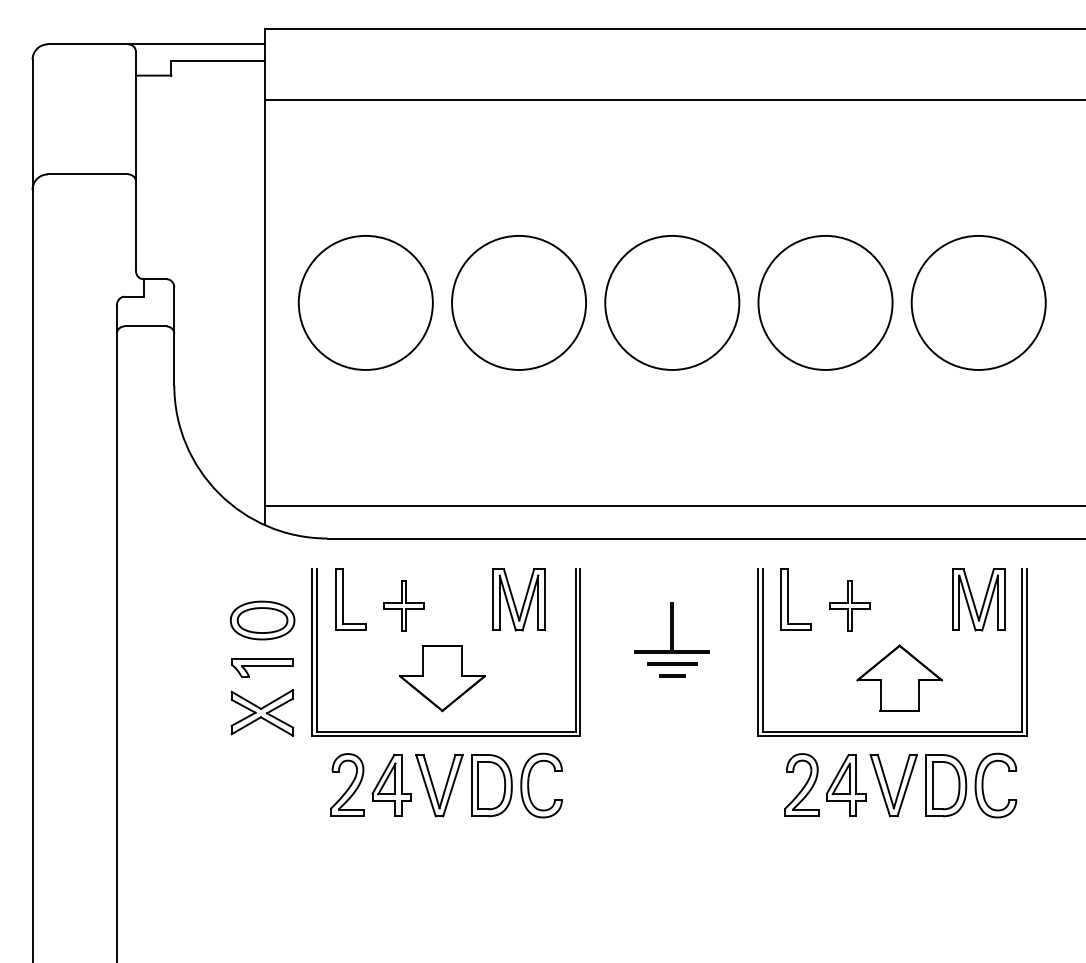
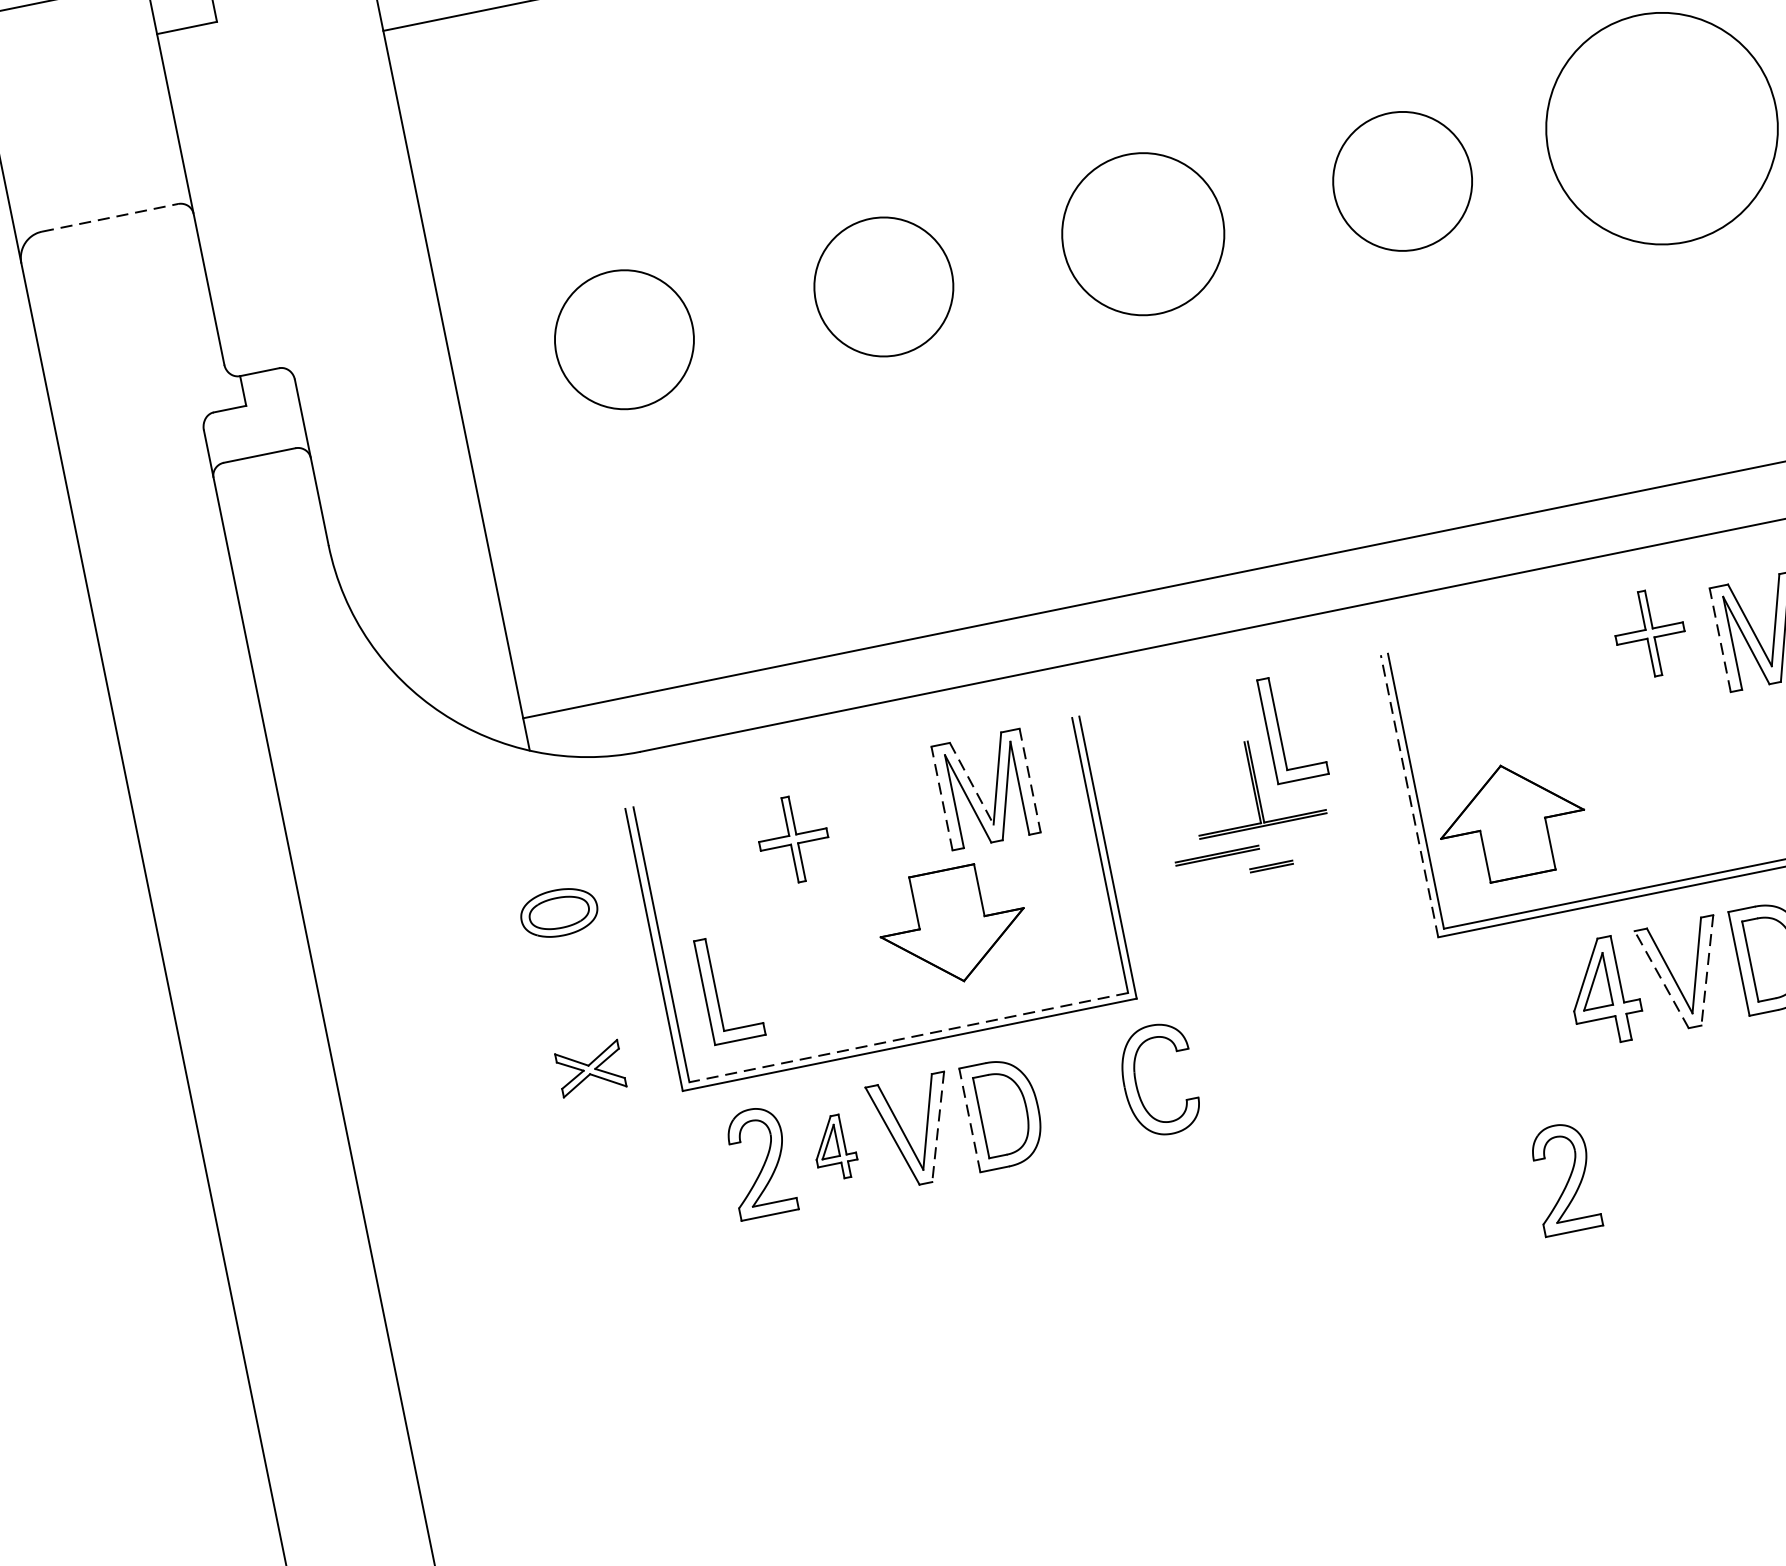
line: (88, 174) -> (110, 217), solid -> dashed
circle: (365, 302) -> (623, 339), size x0.6
circle: (519, 302) -> (884, 286), size x0.6
circle: (672, 302) -> (1143, 233), size x0.7
circle: (825, 302) -> (1402, 180), size x0.6
line: (511, 594) -> (971, 783), solid -> dashed
part: (343, 599) -> (717, 990), moved
line: (493, 599) -> (942, 797), solid -> dashed
line: (545, 599) -> (1030, 779), solid -> dashed
part: (788, 599) -> (1279, 729), moved
line: (952, 599) -> (1719, 639), solid -> dashed
part: (849, 605) -> (1649, 632), moved
part: (262, 620) -> (558, 912), size x0.7
line: (758, 651) -> (1409, 794), solid -> dashed
line: (672, 663) -> (1217, 854), moved
part: (262, 667) -> (575, 992), removed
part: (899, 677) -> (1511, 819), moved
part: (442, 678) -> (952, 926), moved
part: (262, 712) -> (590, 1068), size x0.6
line: (446, 731) -> (908, 1037), solid -> dashed
part: (801, 784) -> (1563, 1177), moved
part: (391, 785) -> (834, 1147), size x0.6
line: (471, 785) -> (969, 1120), solid -> dashed
line: (880, 785) -> (1661, 979), solid -> dashed
line: (452, 786) -> (937, 1128), solid -> dashed
part: (529, 786) -> (1138, 1085), moved
line: (907, 786) -> (1708, 971), solid -> dashed

